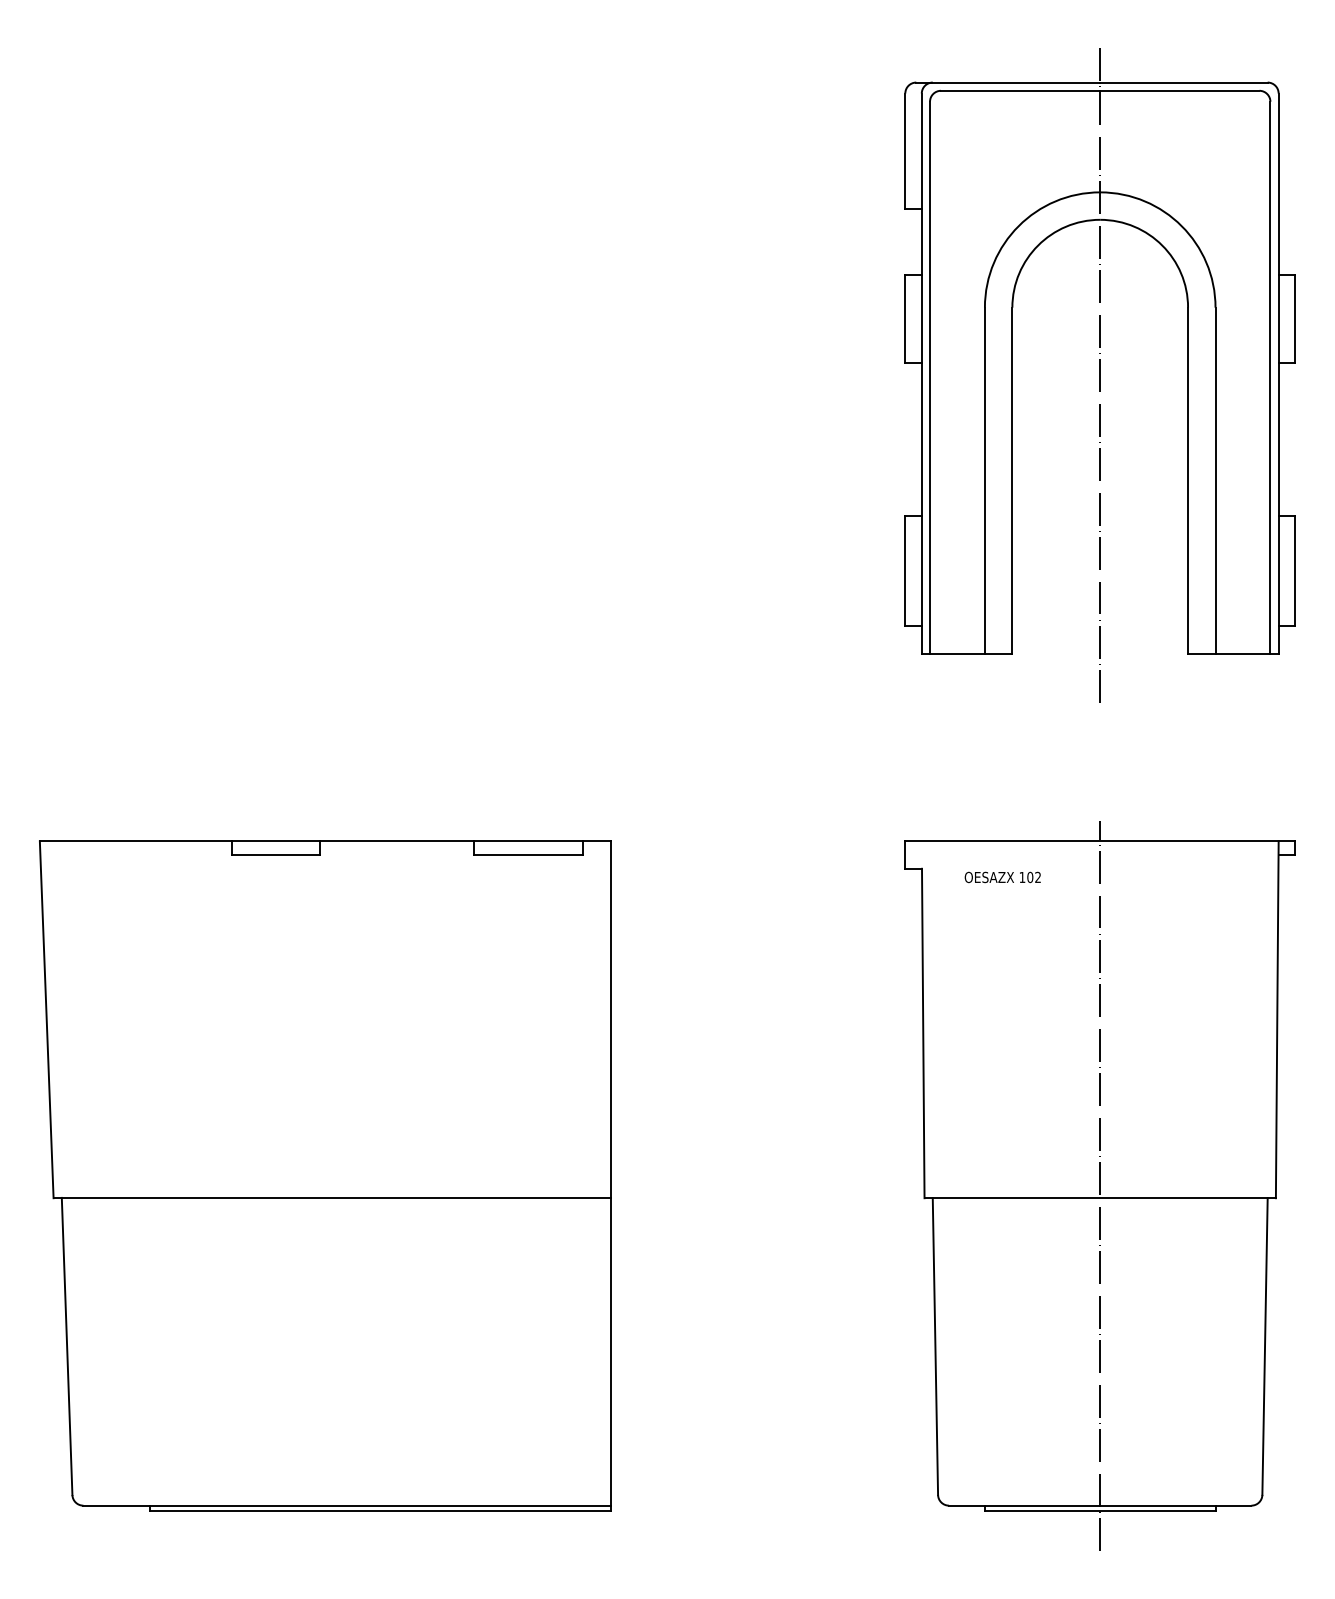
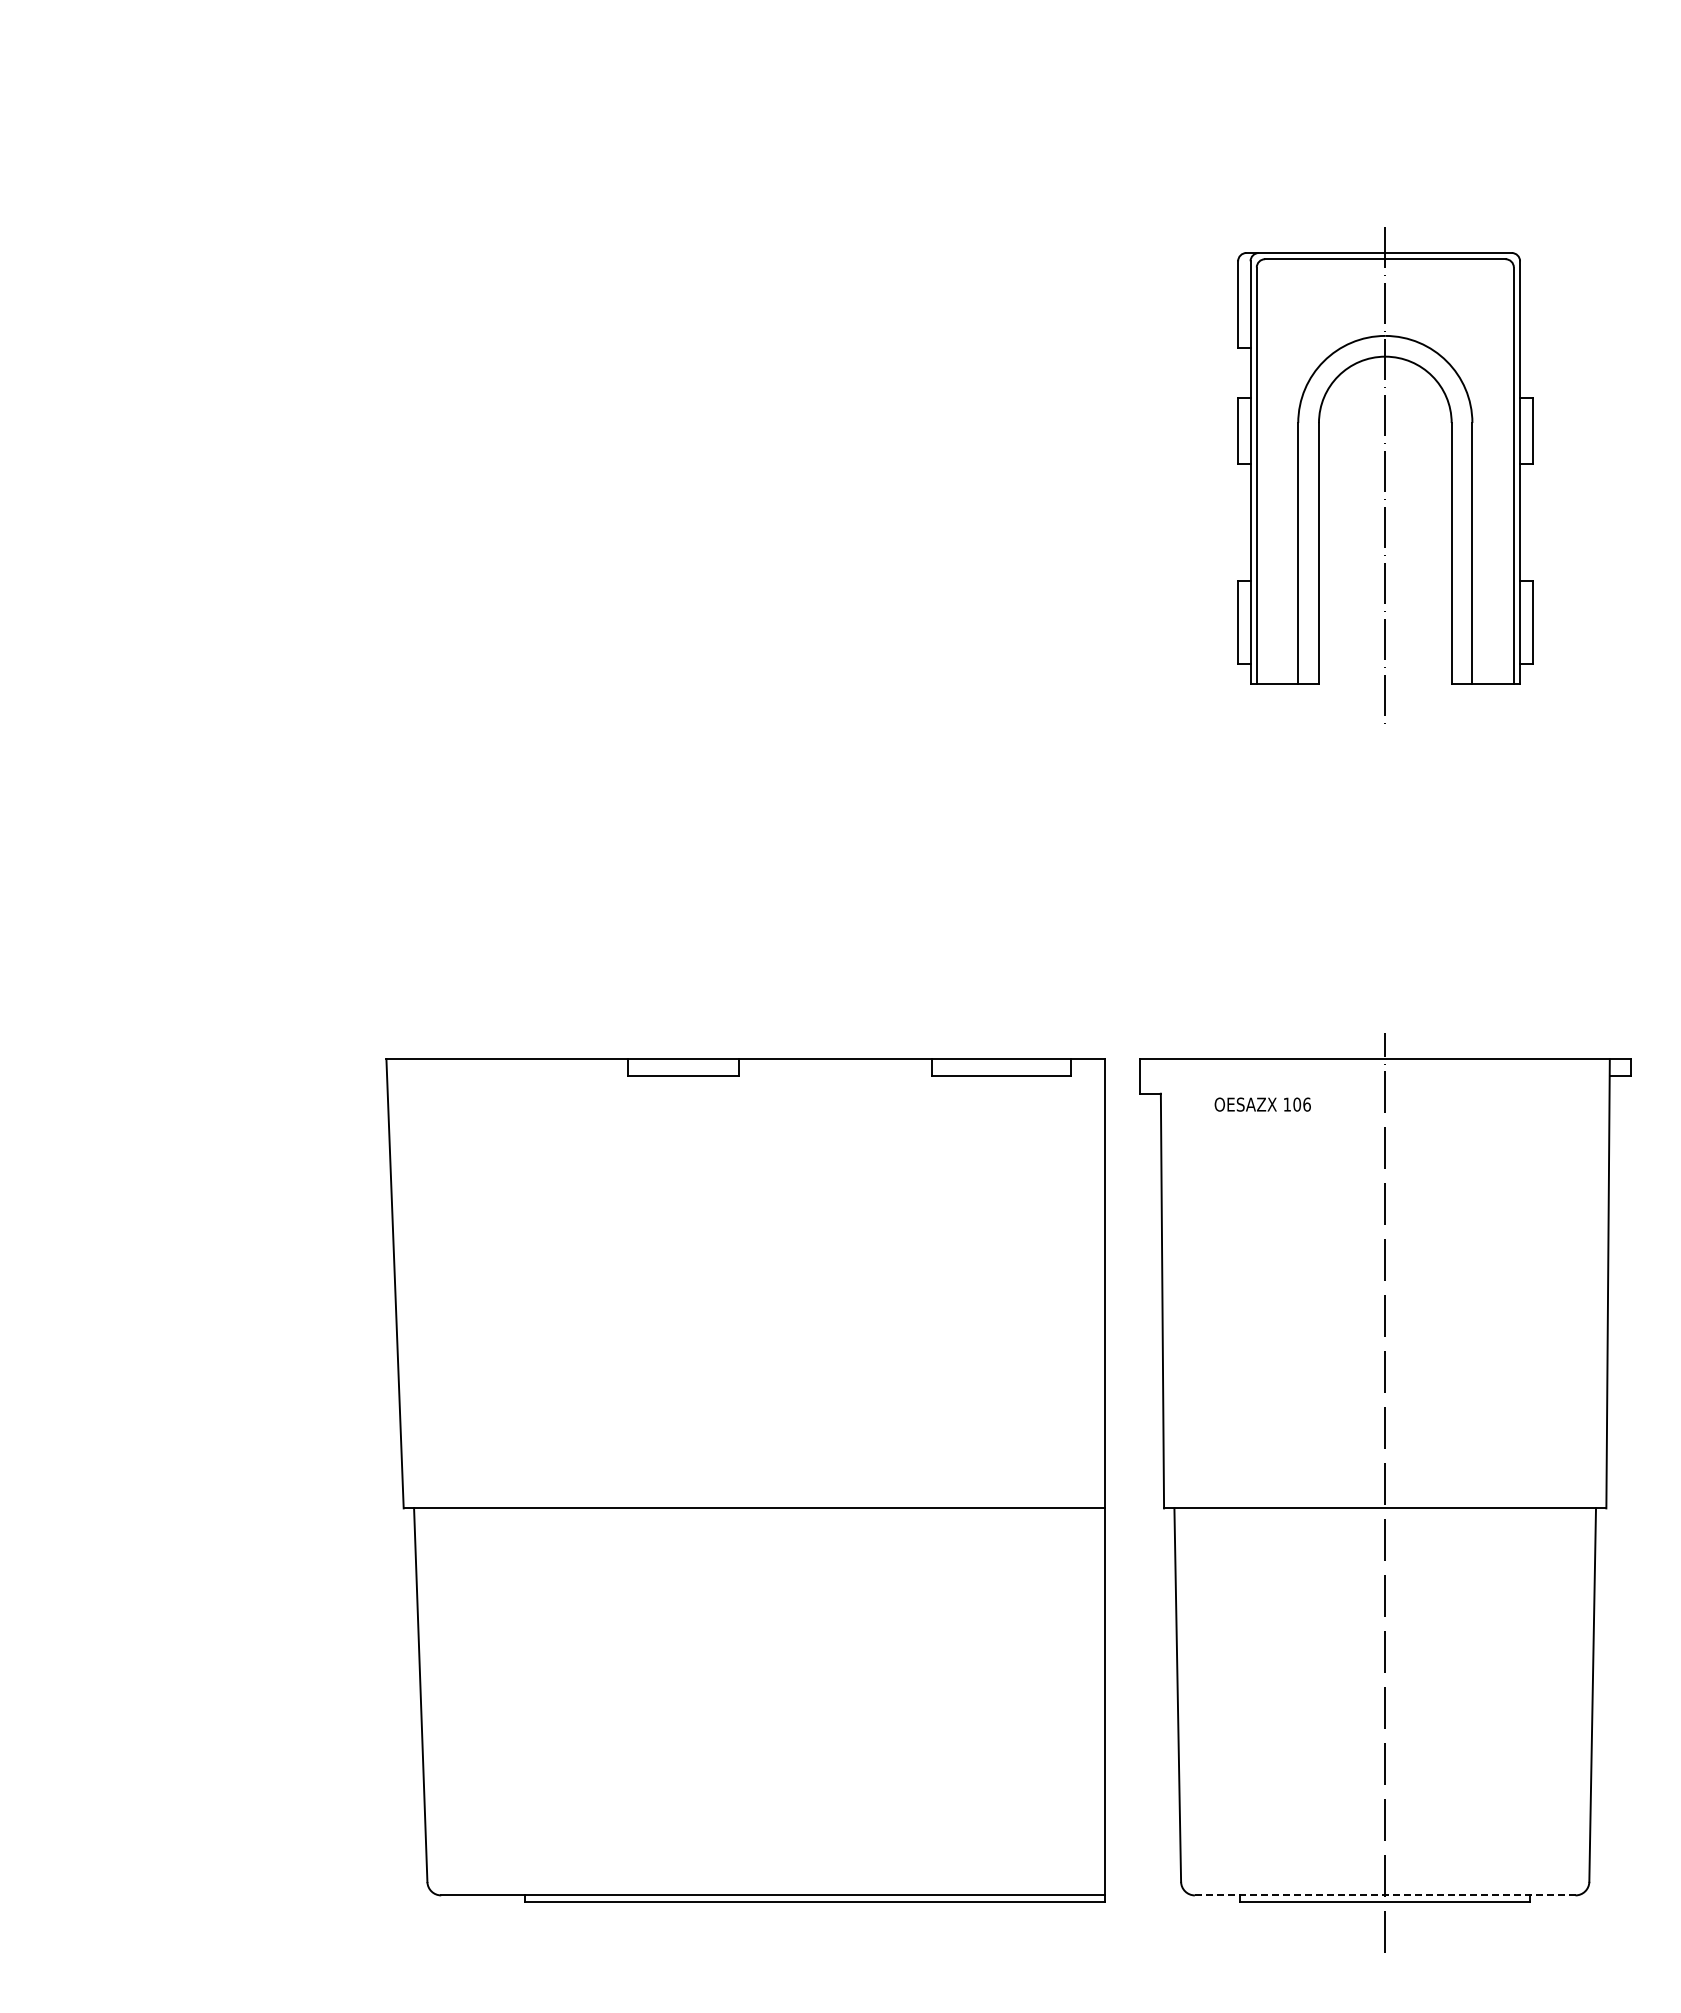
part: (1100, 378) -> (1385, 476), size x0.6
text: (1037, 877) -> (1306, 1104), 102 -> 106
part: (325, 1176) -> (745, 1480), moved
line: (1100, 1505) -> (1385, 1895), solid -> dashed

